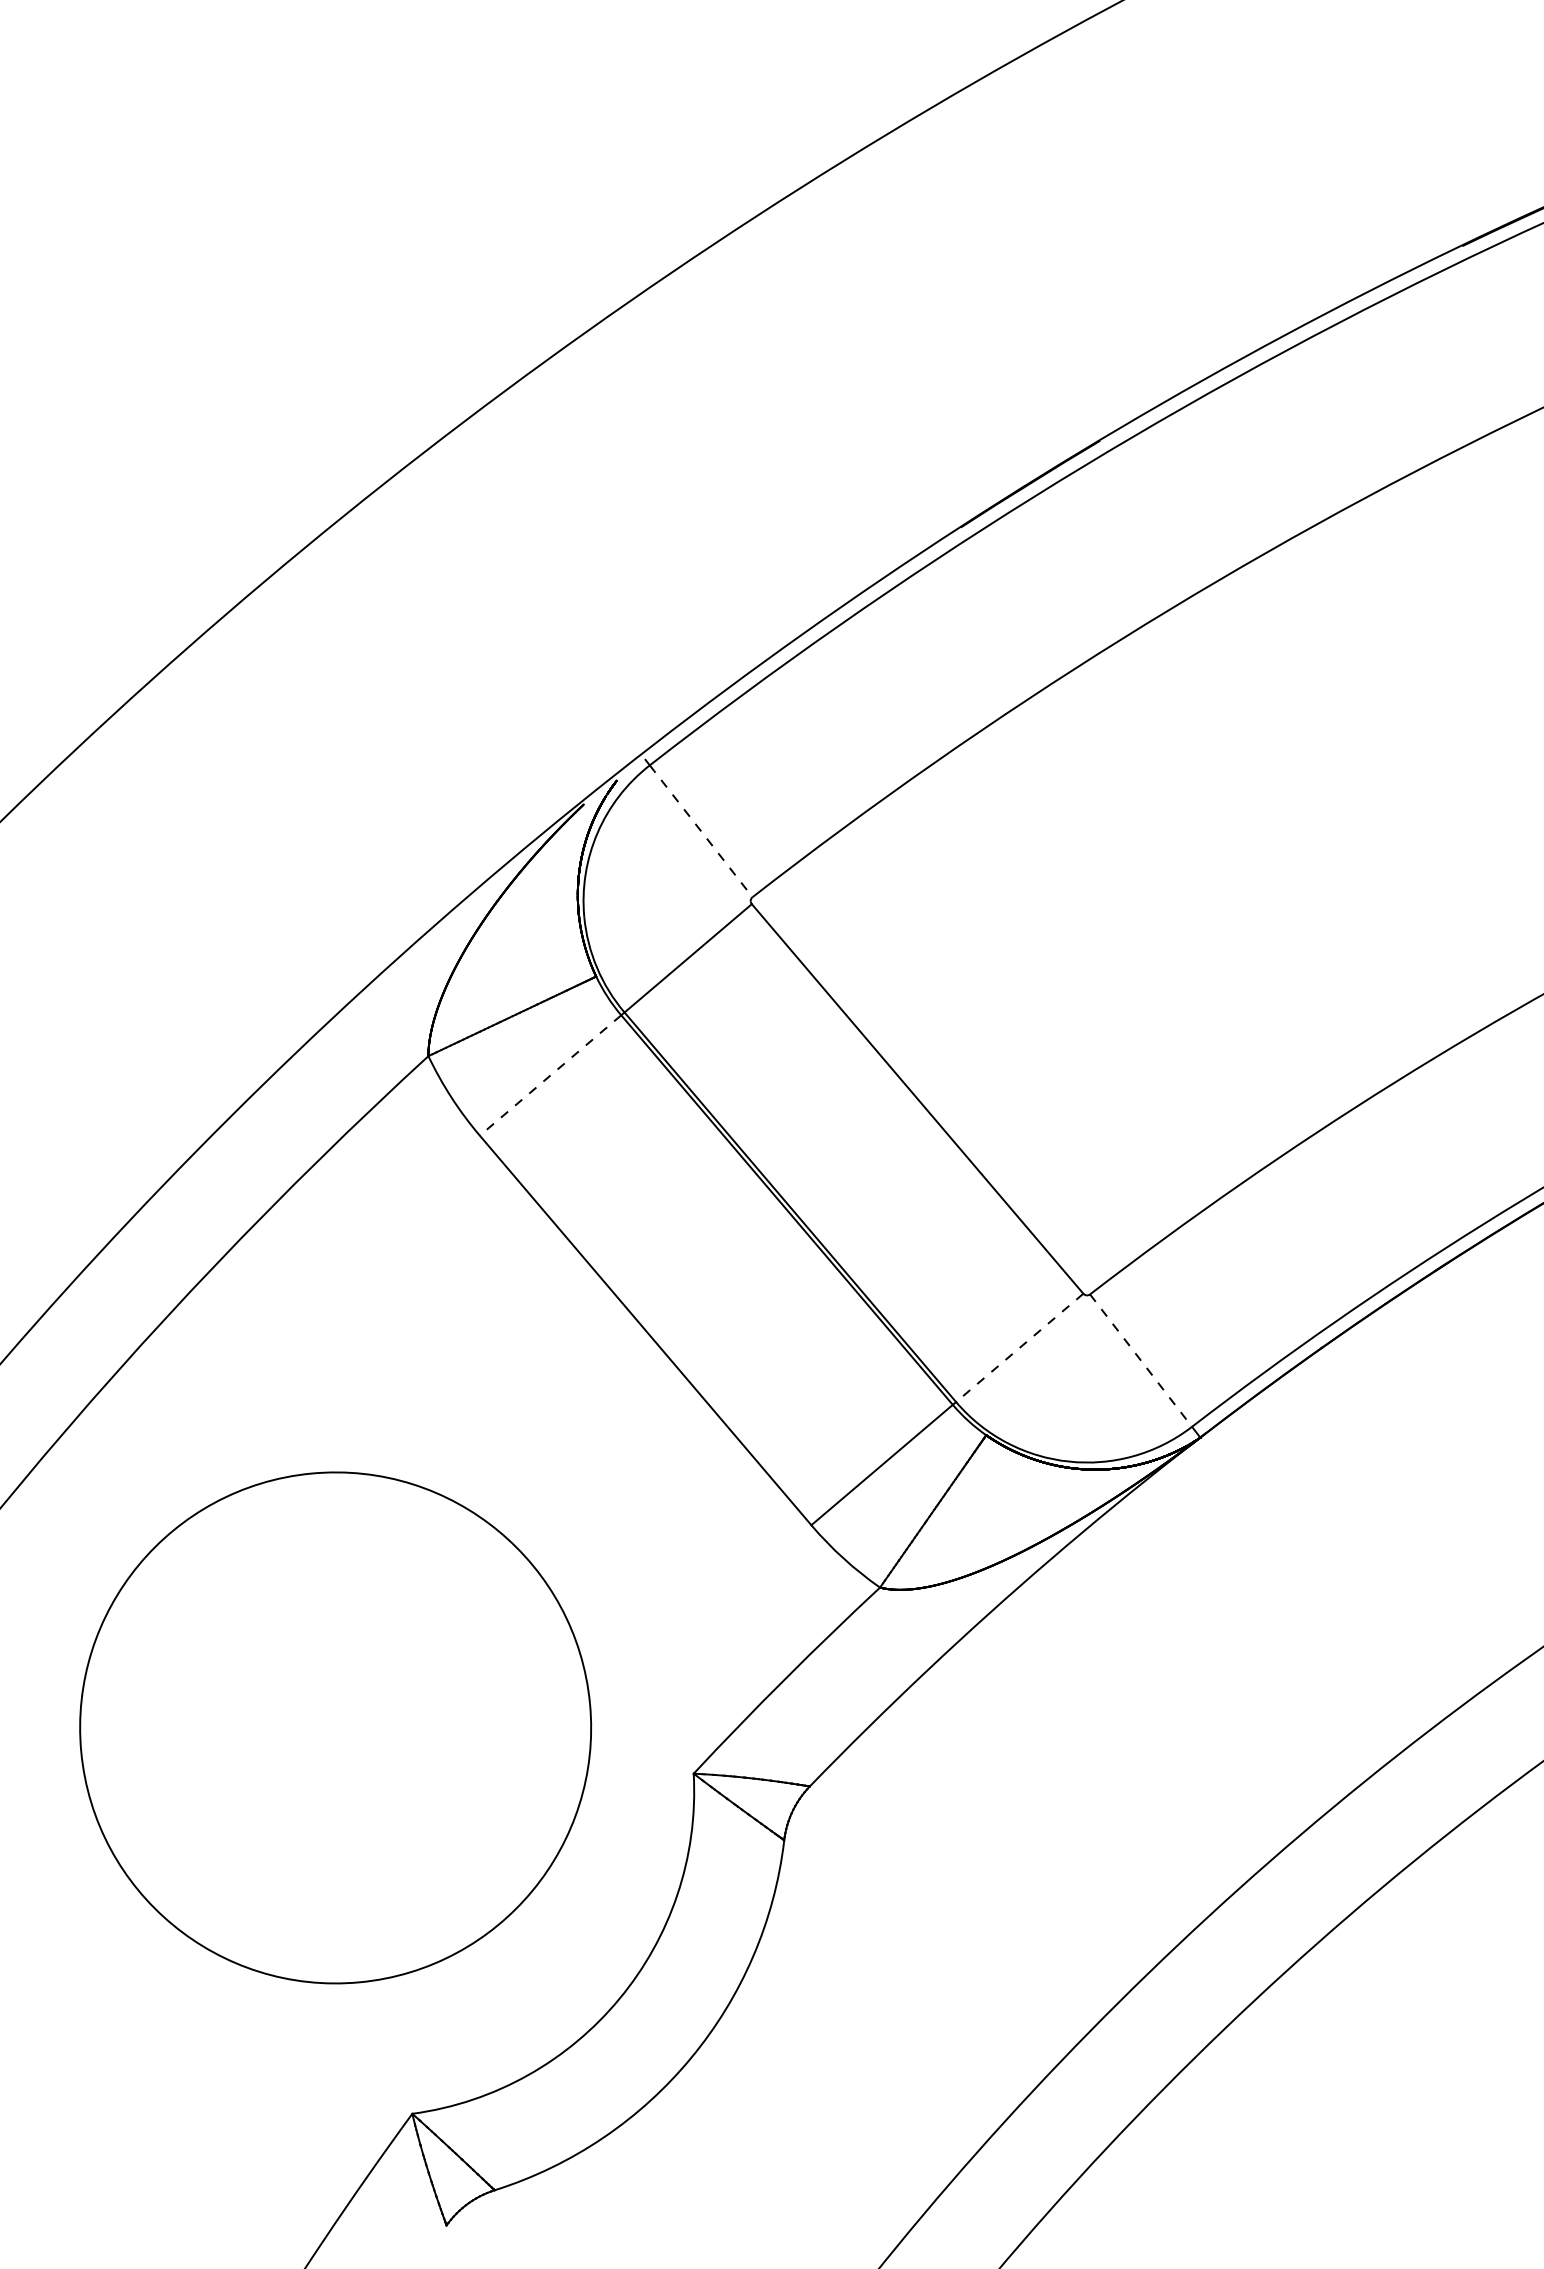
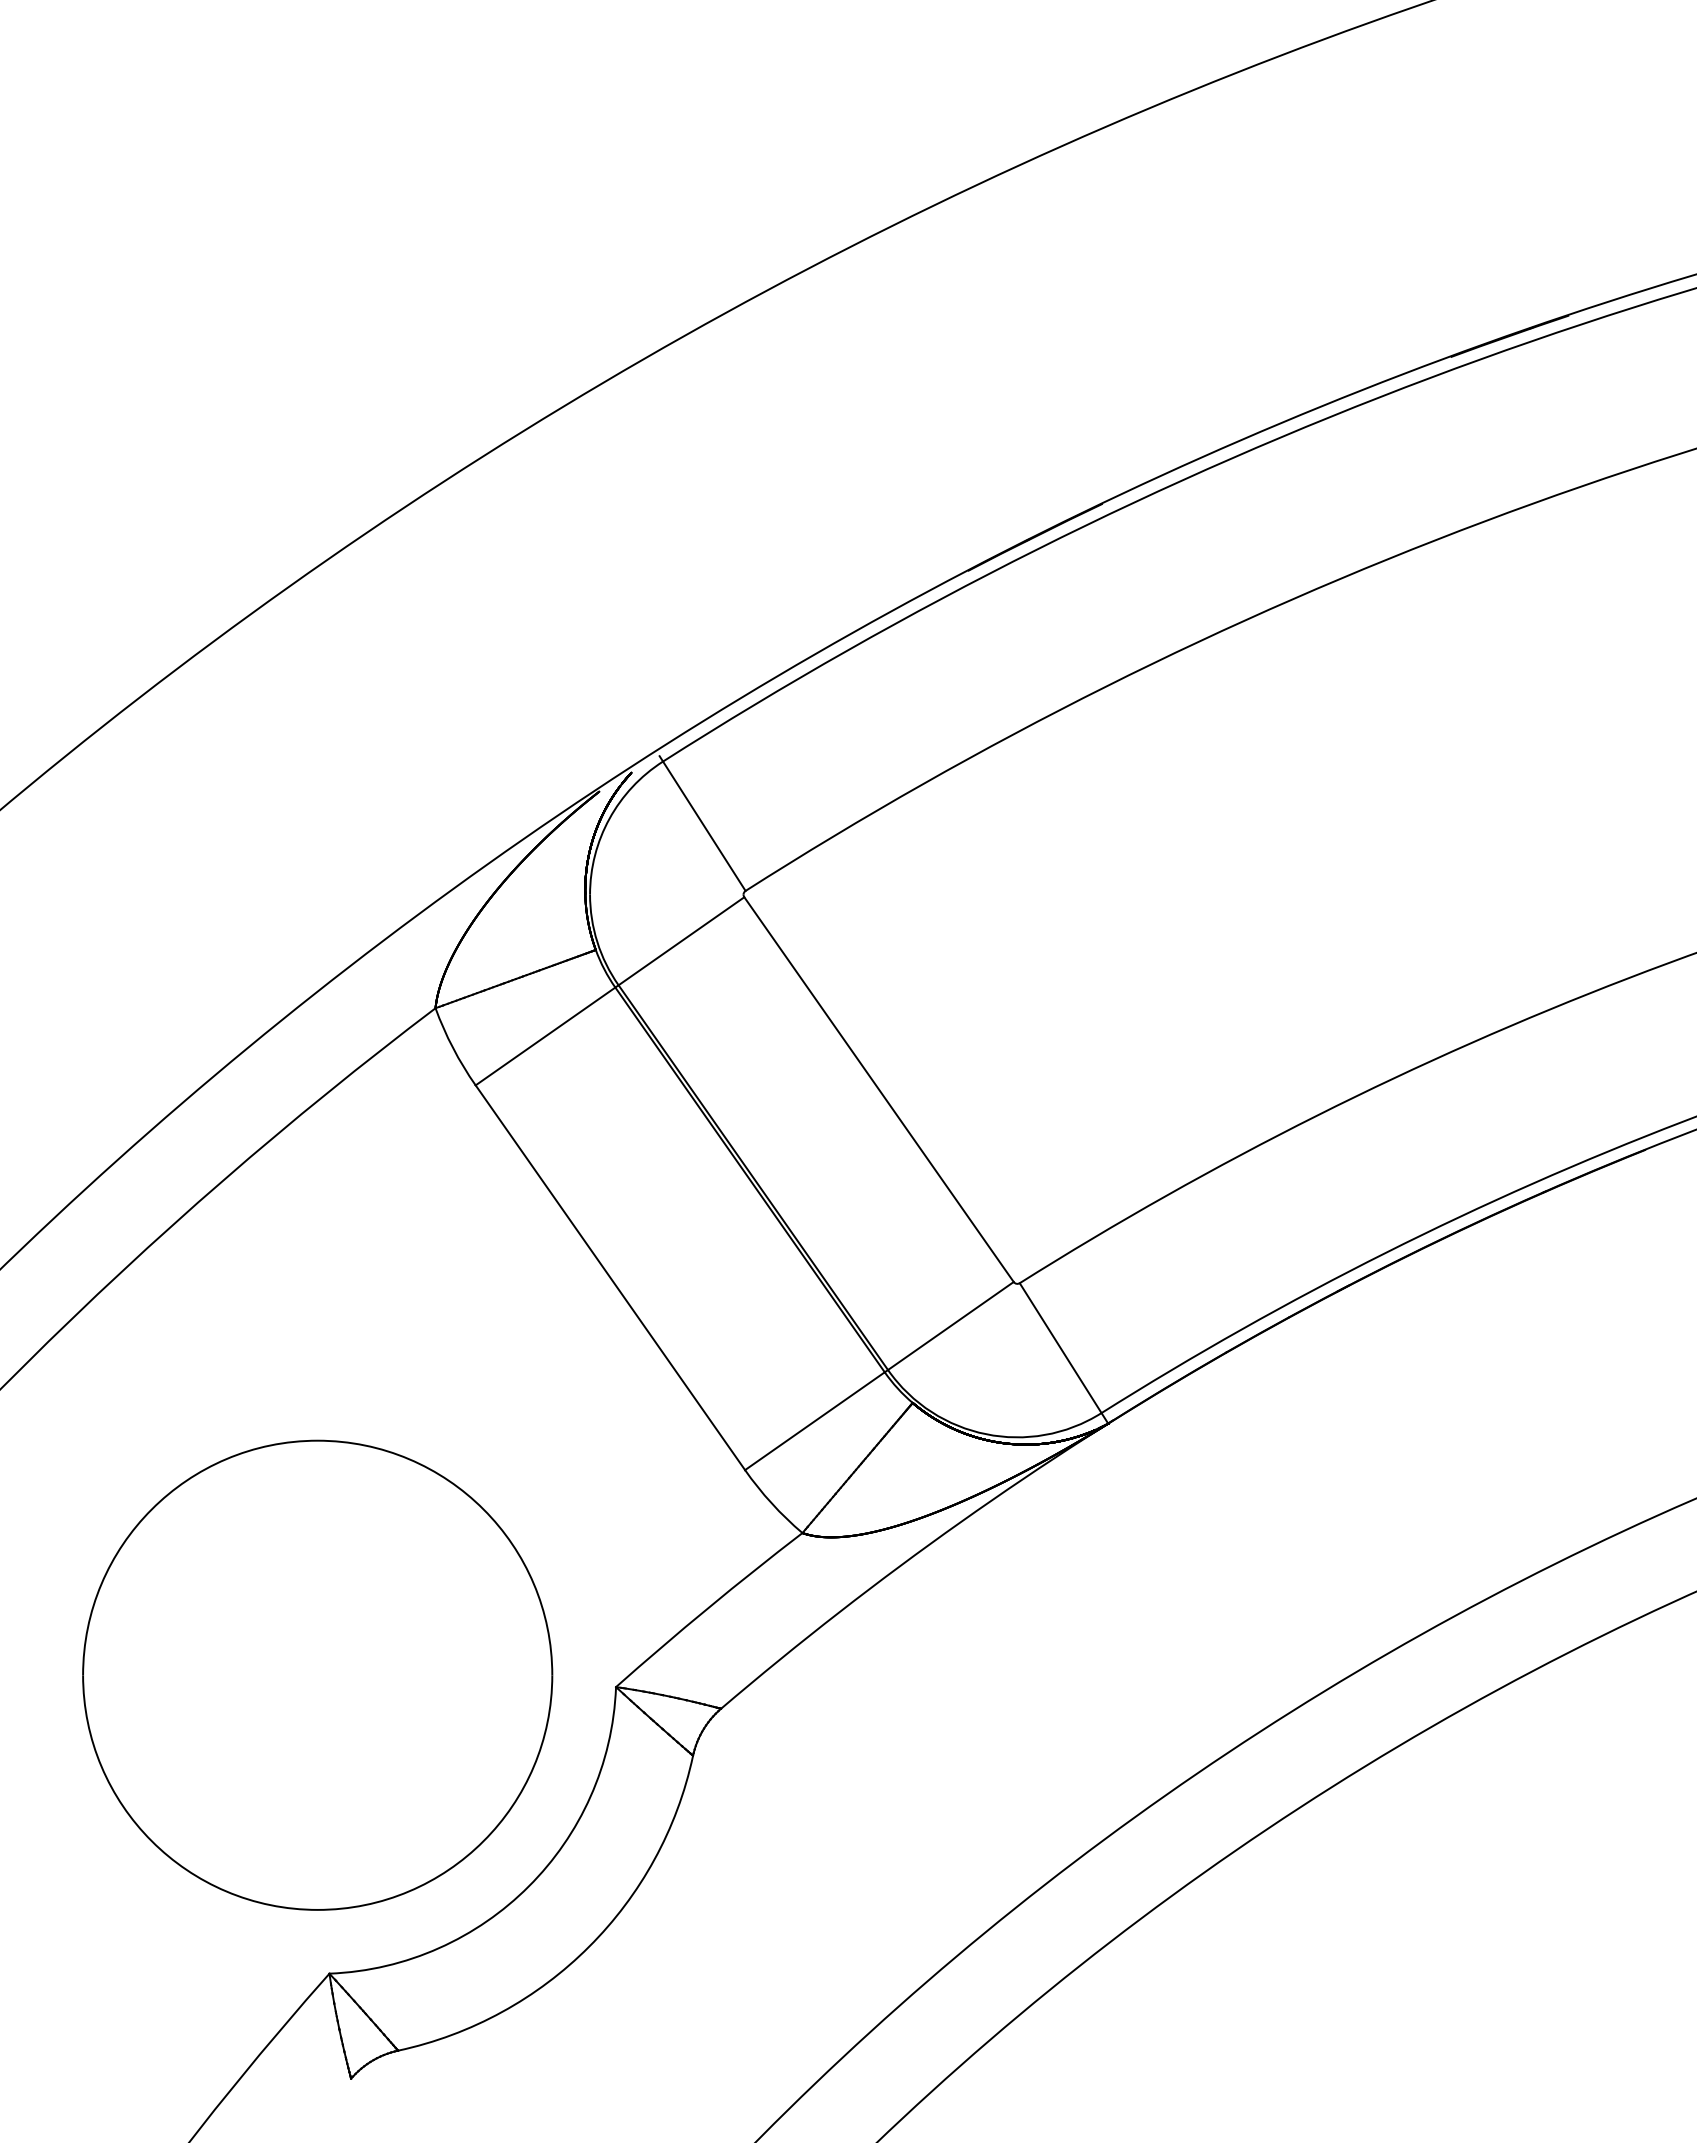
line: (701, 831) -> (704, 826), dashed -> solid
line: (550, 1075) -> (545, 1036), dashed -> solid
line: (1019, 1348) -> (950, 1326), dashed -> solid
line: (1140, 1361) -> (1060, 1348), dashed -> solid
part: (335, 1727) -> (317, 1674), moved

